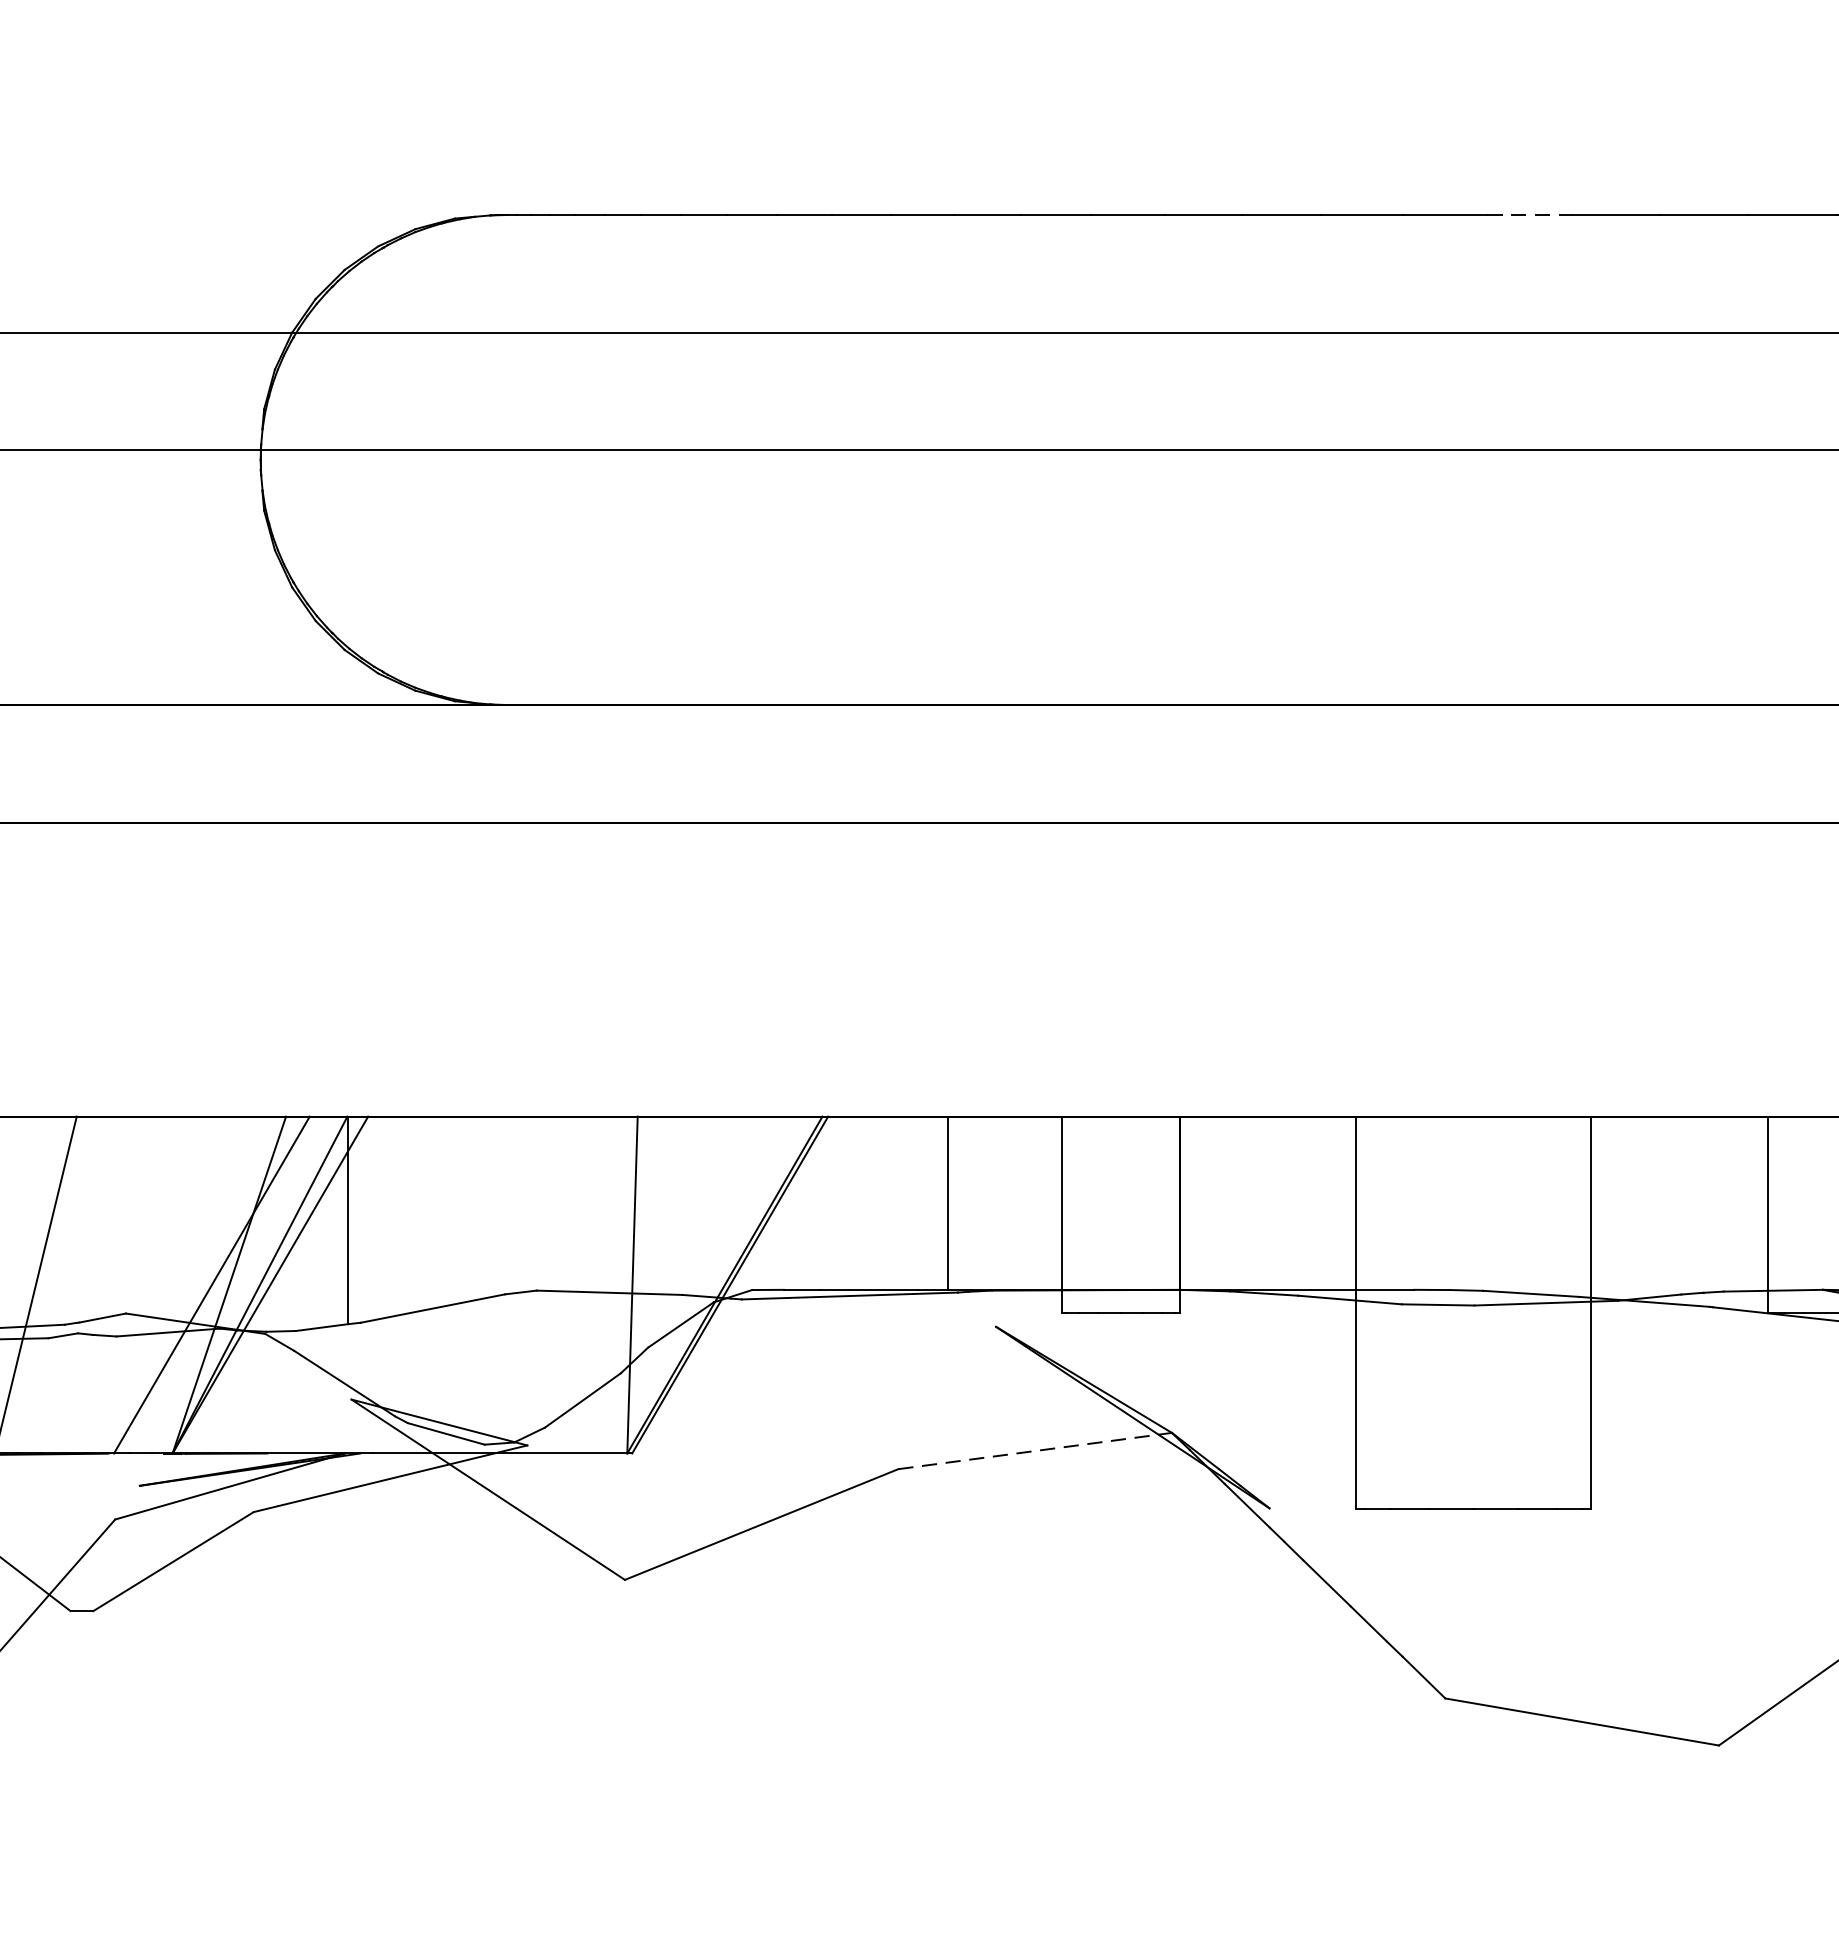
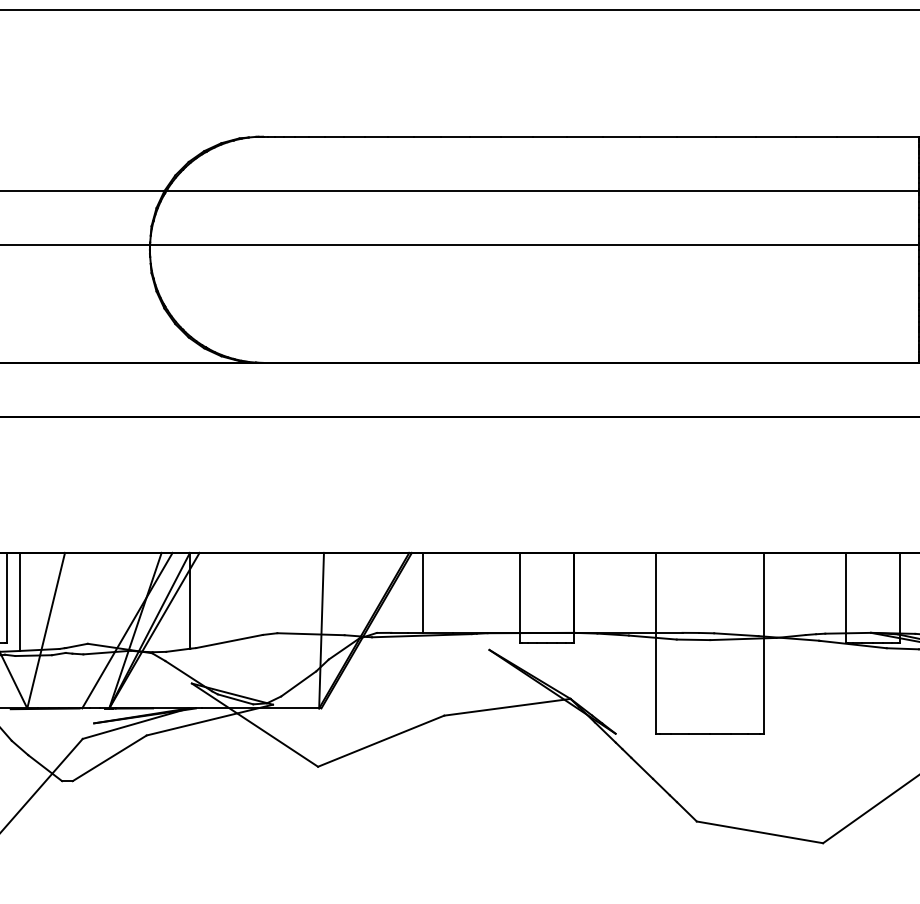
line: (1531, 214) -> (736, 136), dashed -> solid
line: (948, 1202) -> (423, 592), moved
line: (1035, 1451) -> (507, 707), dashed -> solid

